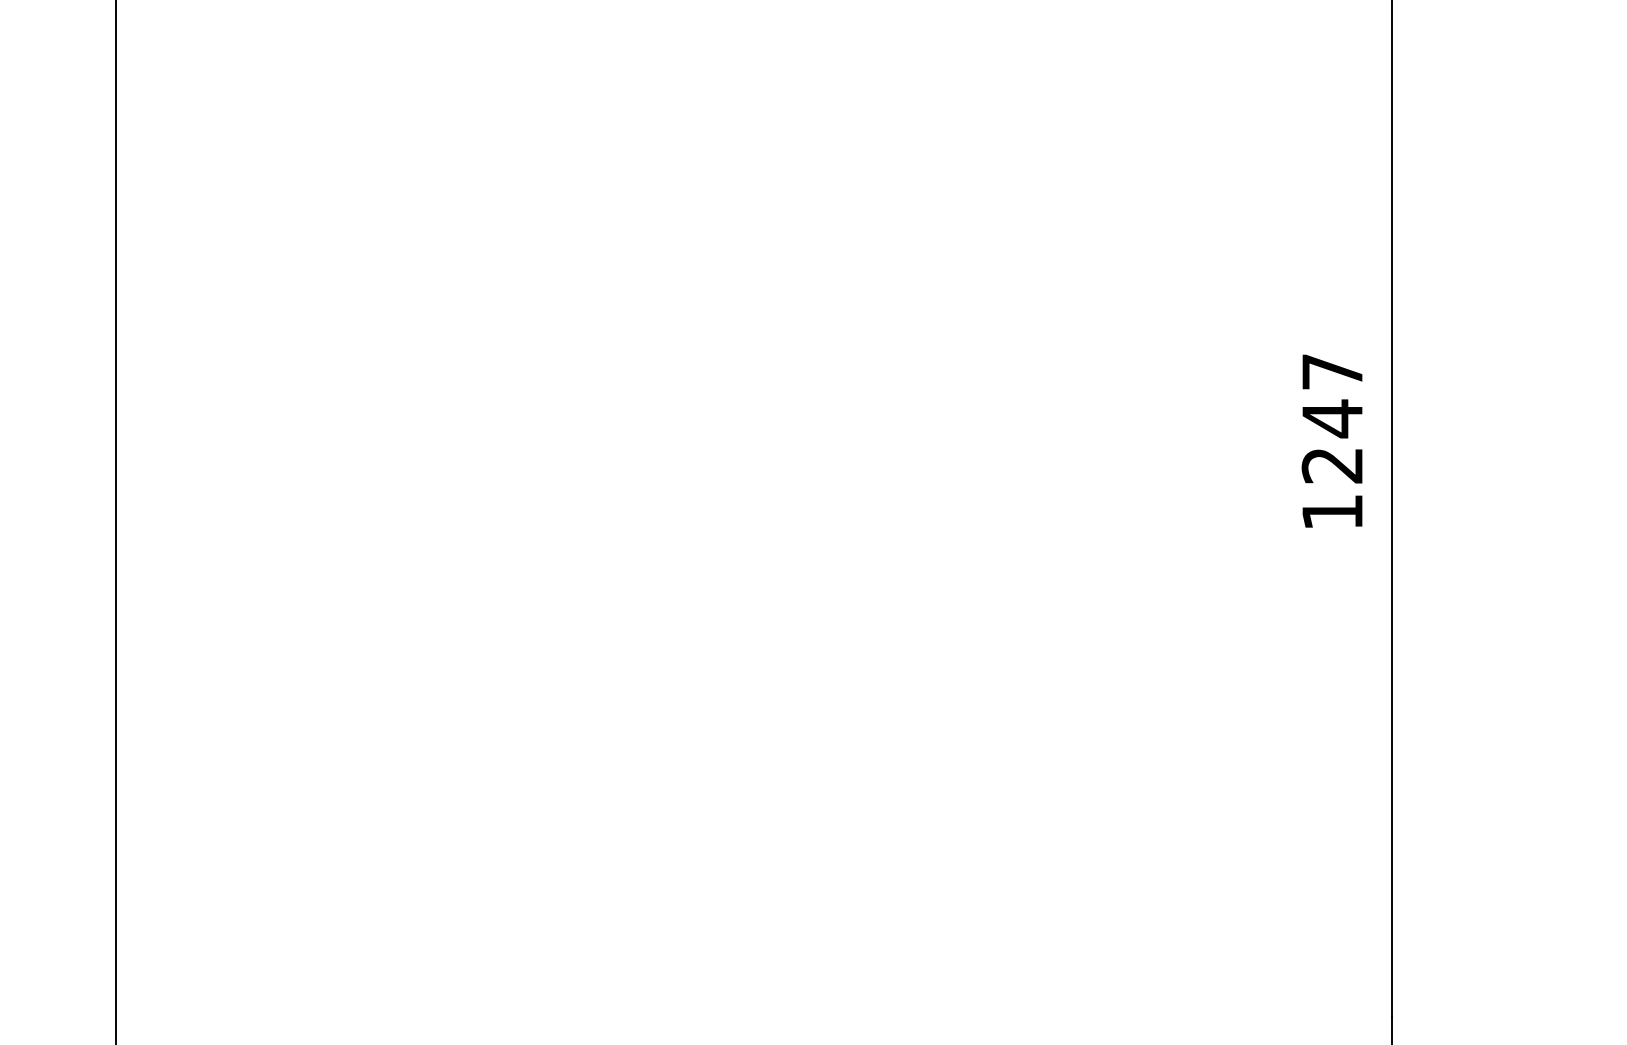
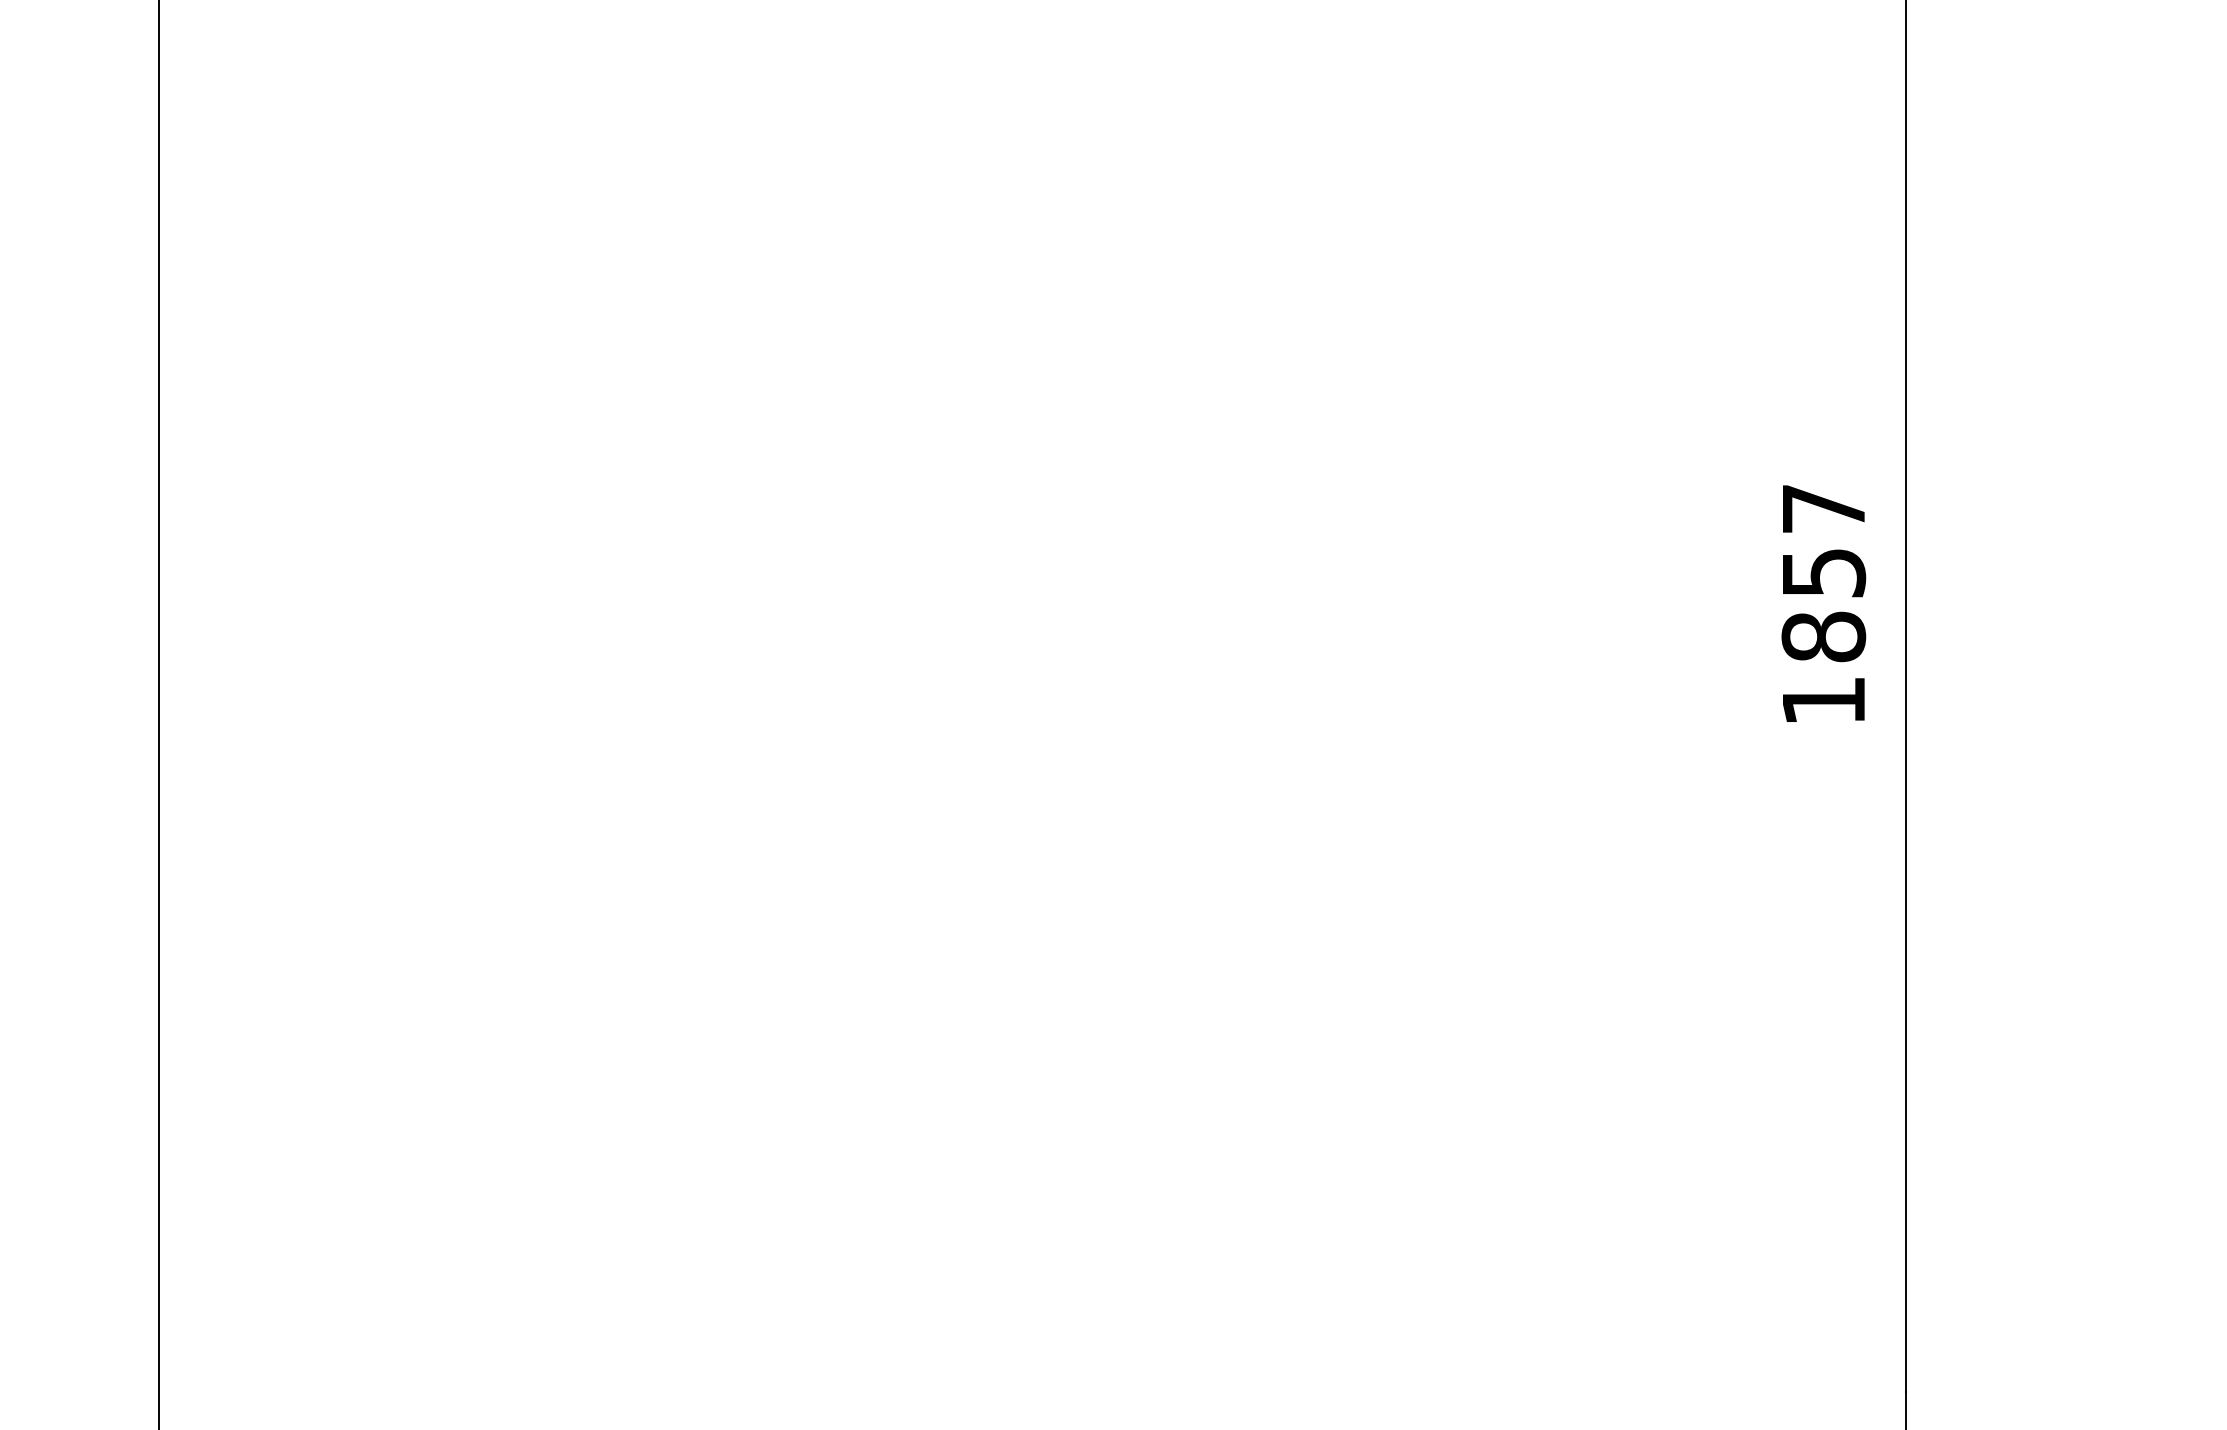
text: (1332, 441) -> (1823, 604), 1247 -> 1857

